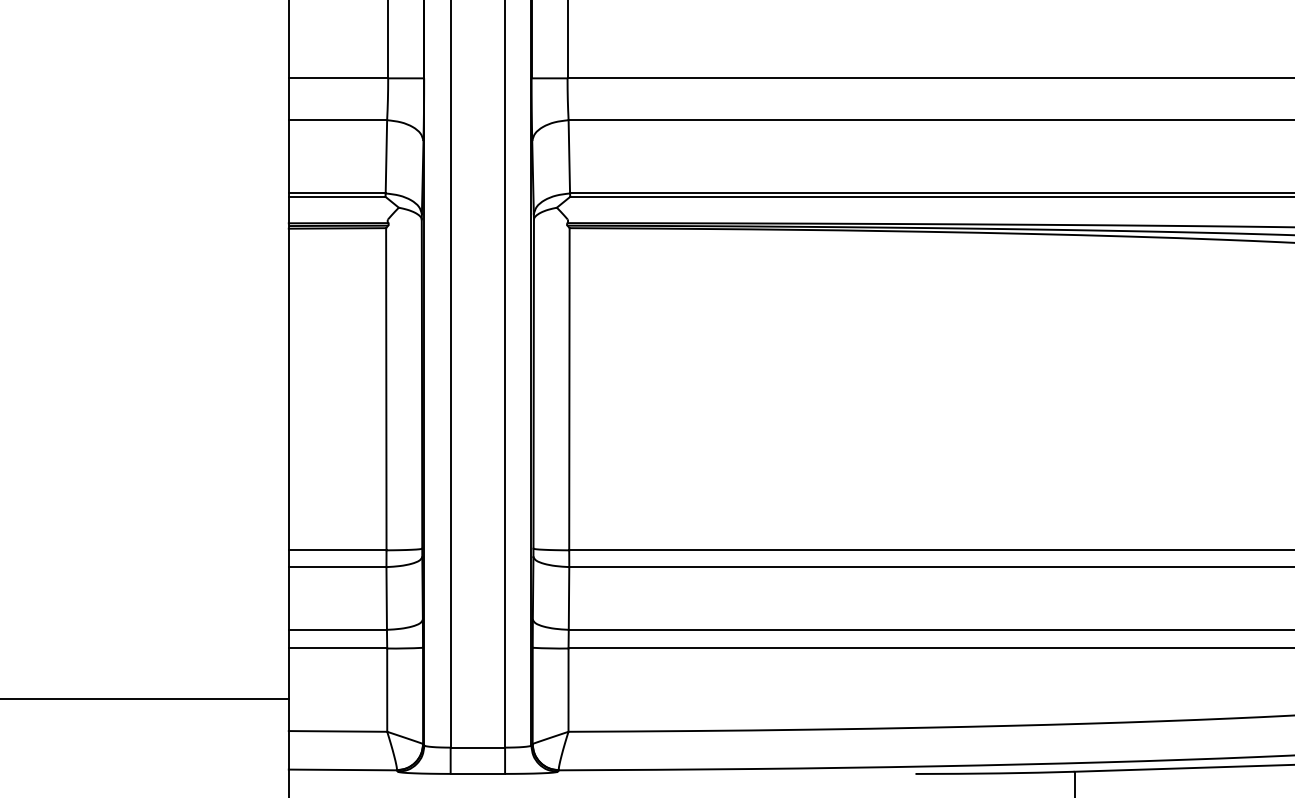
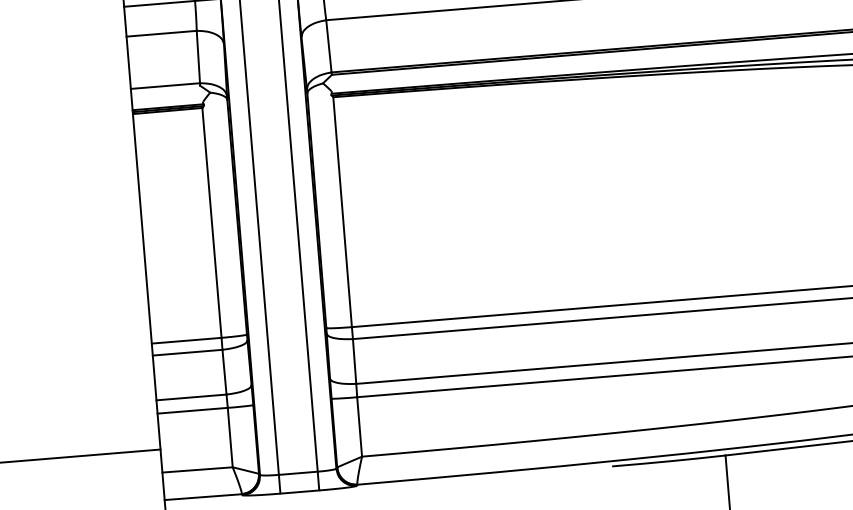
line: (336, 196) -> (165, 88), removed

